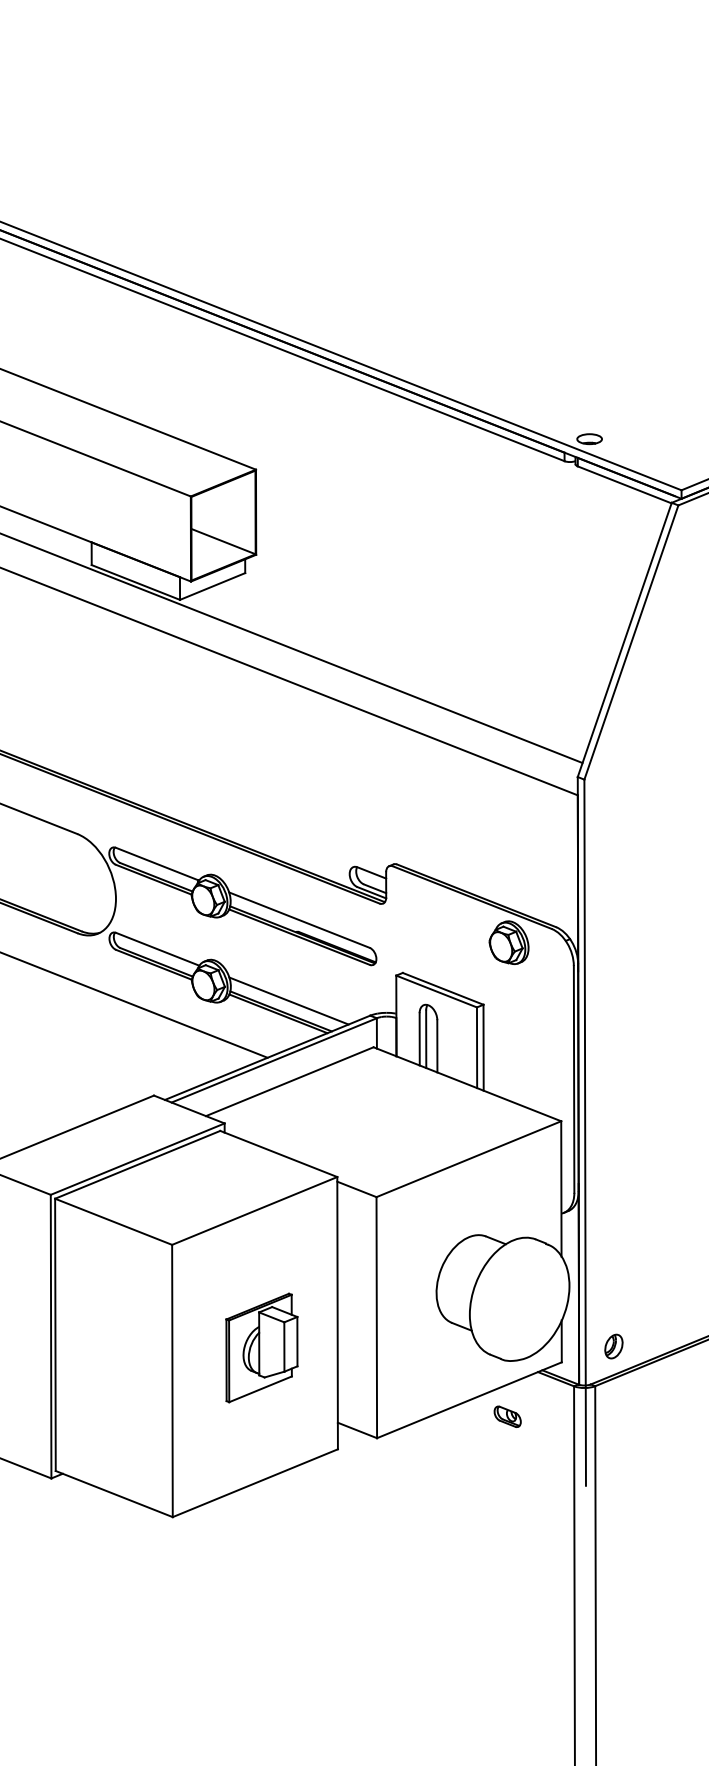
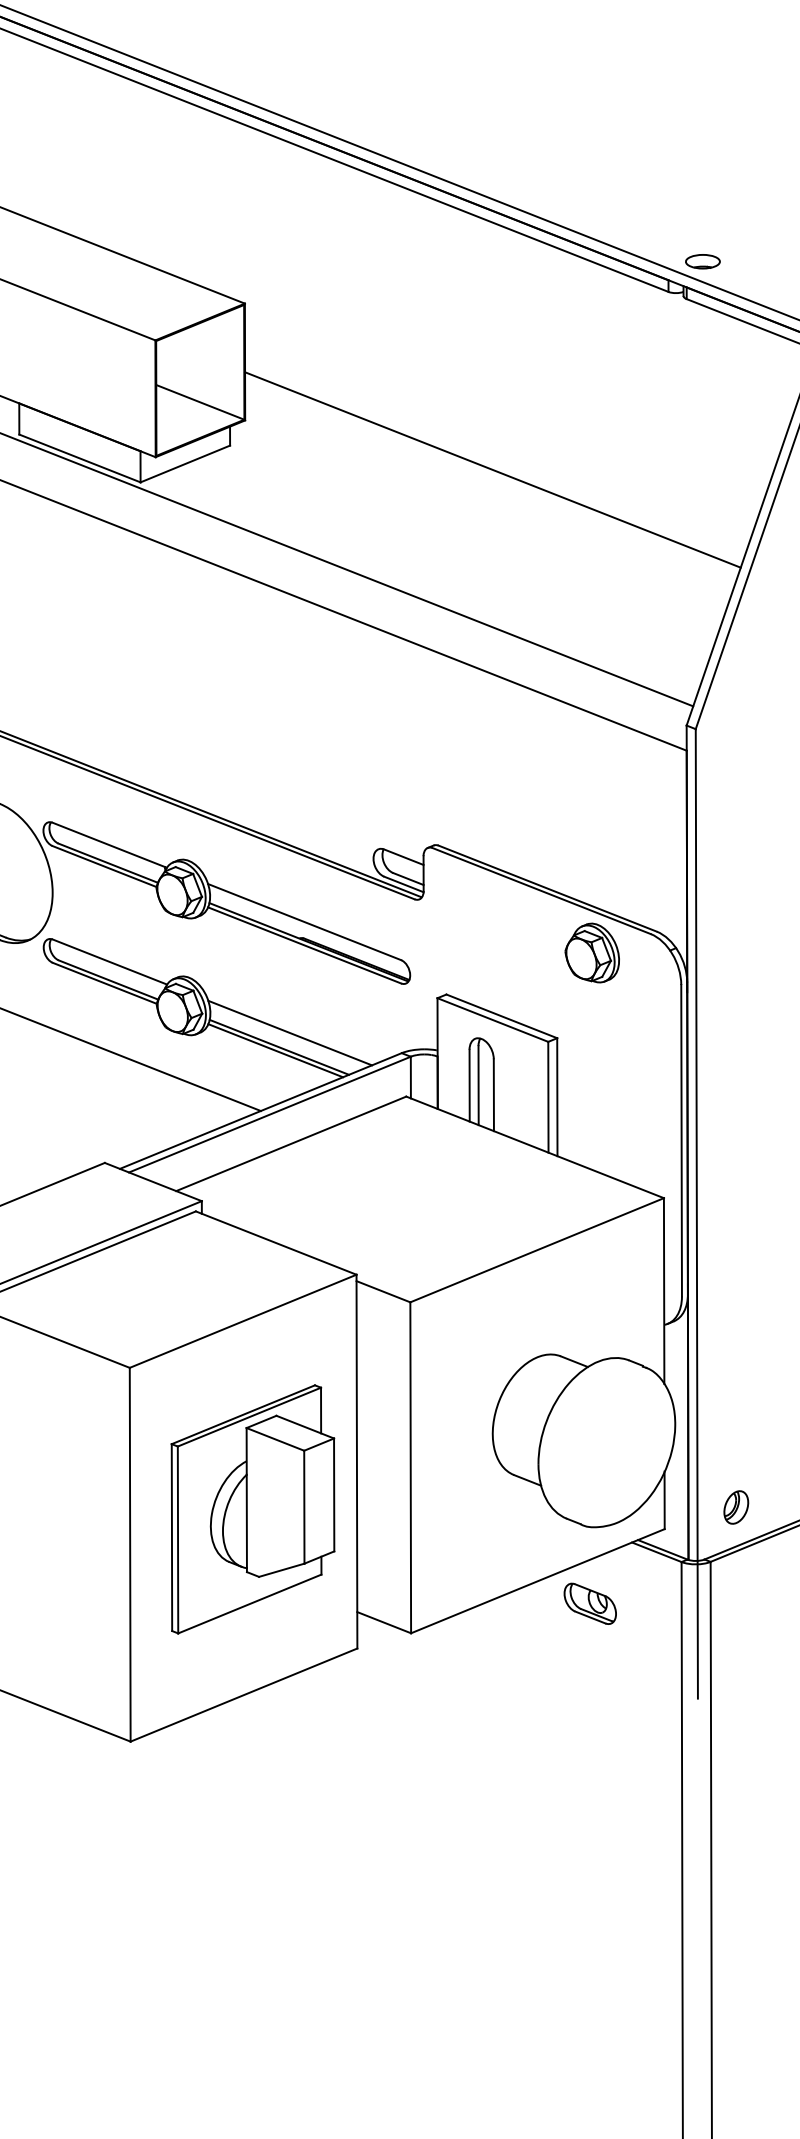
line: (436, 590) -> (492, 469), added
part: (261, 1347) -> (252, 1508), size x1.67
part: (507, 1416) -> (590, 1603), size x1.43

